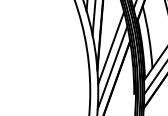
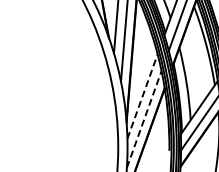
line: (111, 48) -> (142, 96), solid -> dashed
line: (112, 66) -> (144, 118), solid -> dashed

